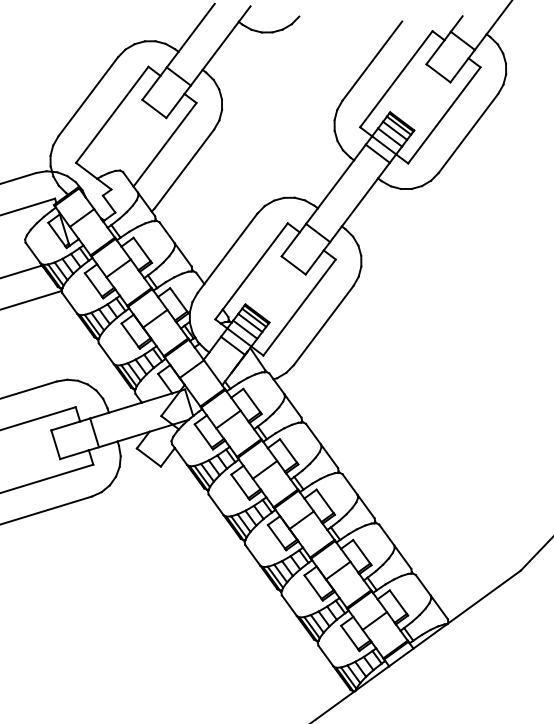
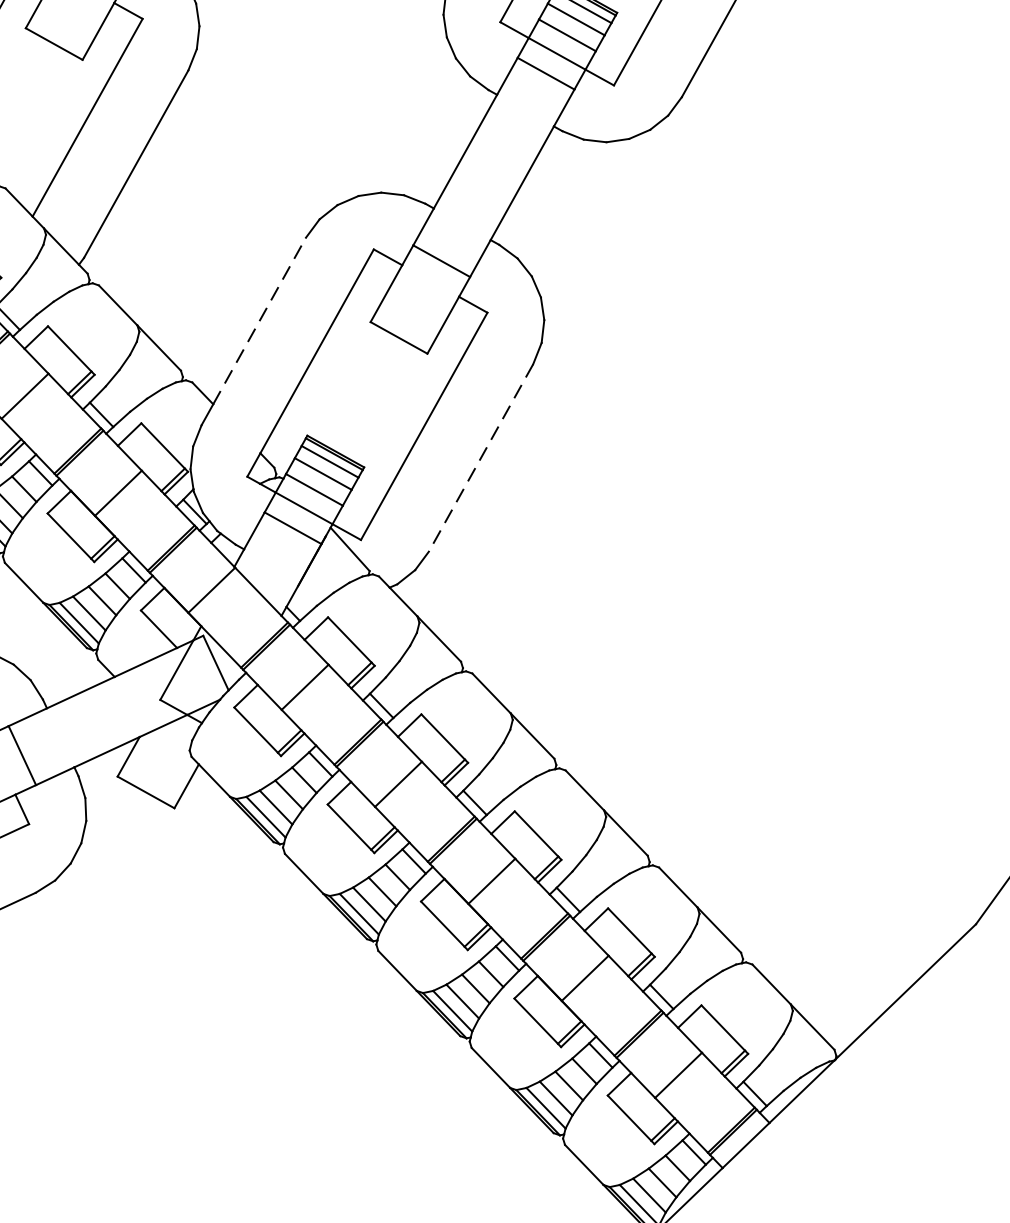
line: (231, 248) -> (260, 320), solid -> dashed
line: (323, 325) -> (480, 457), solid -> dashed

